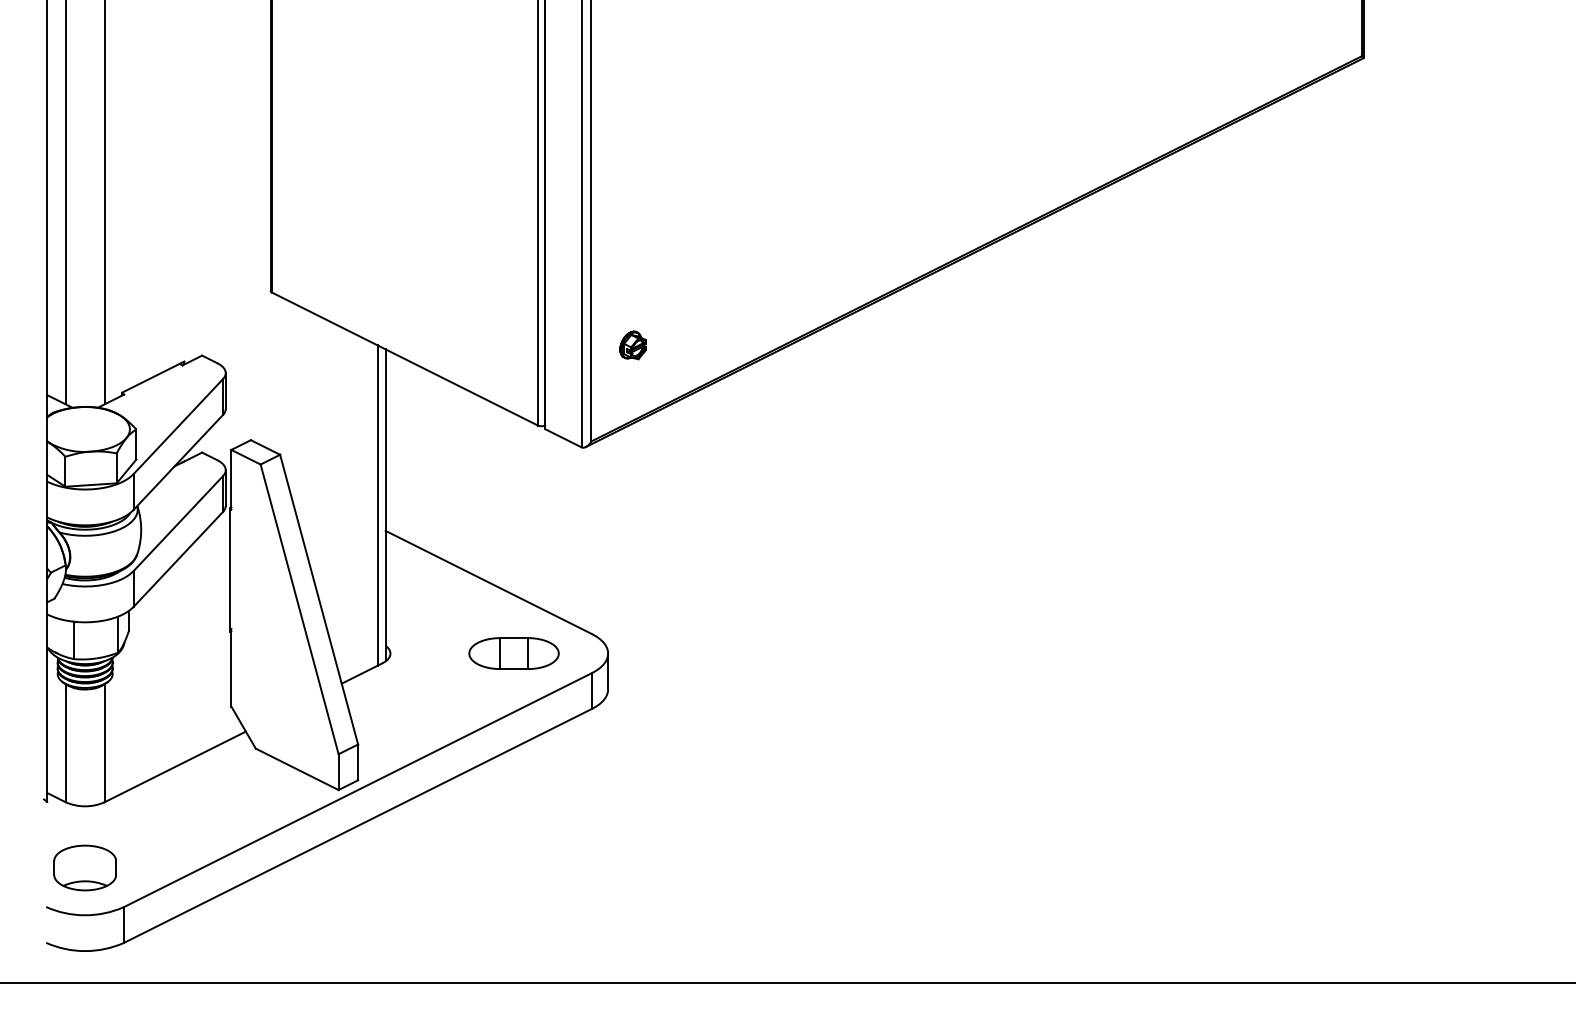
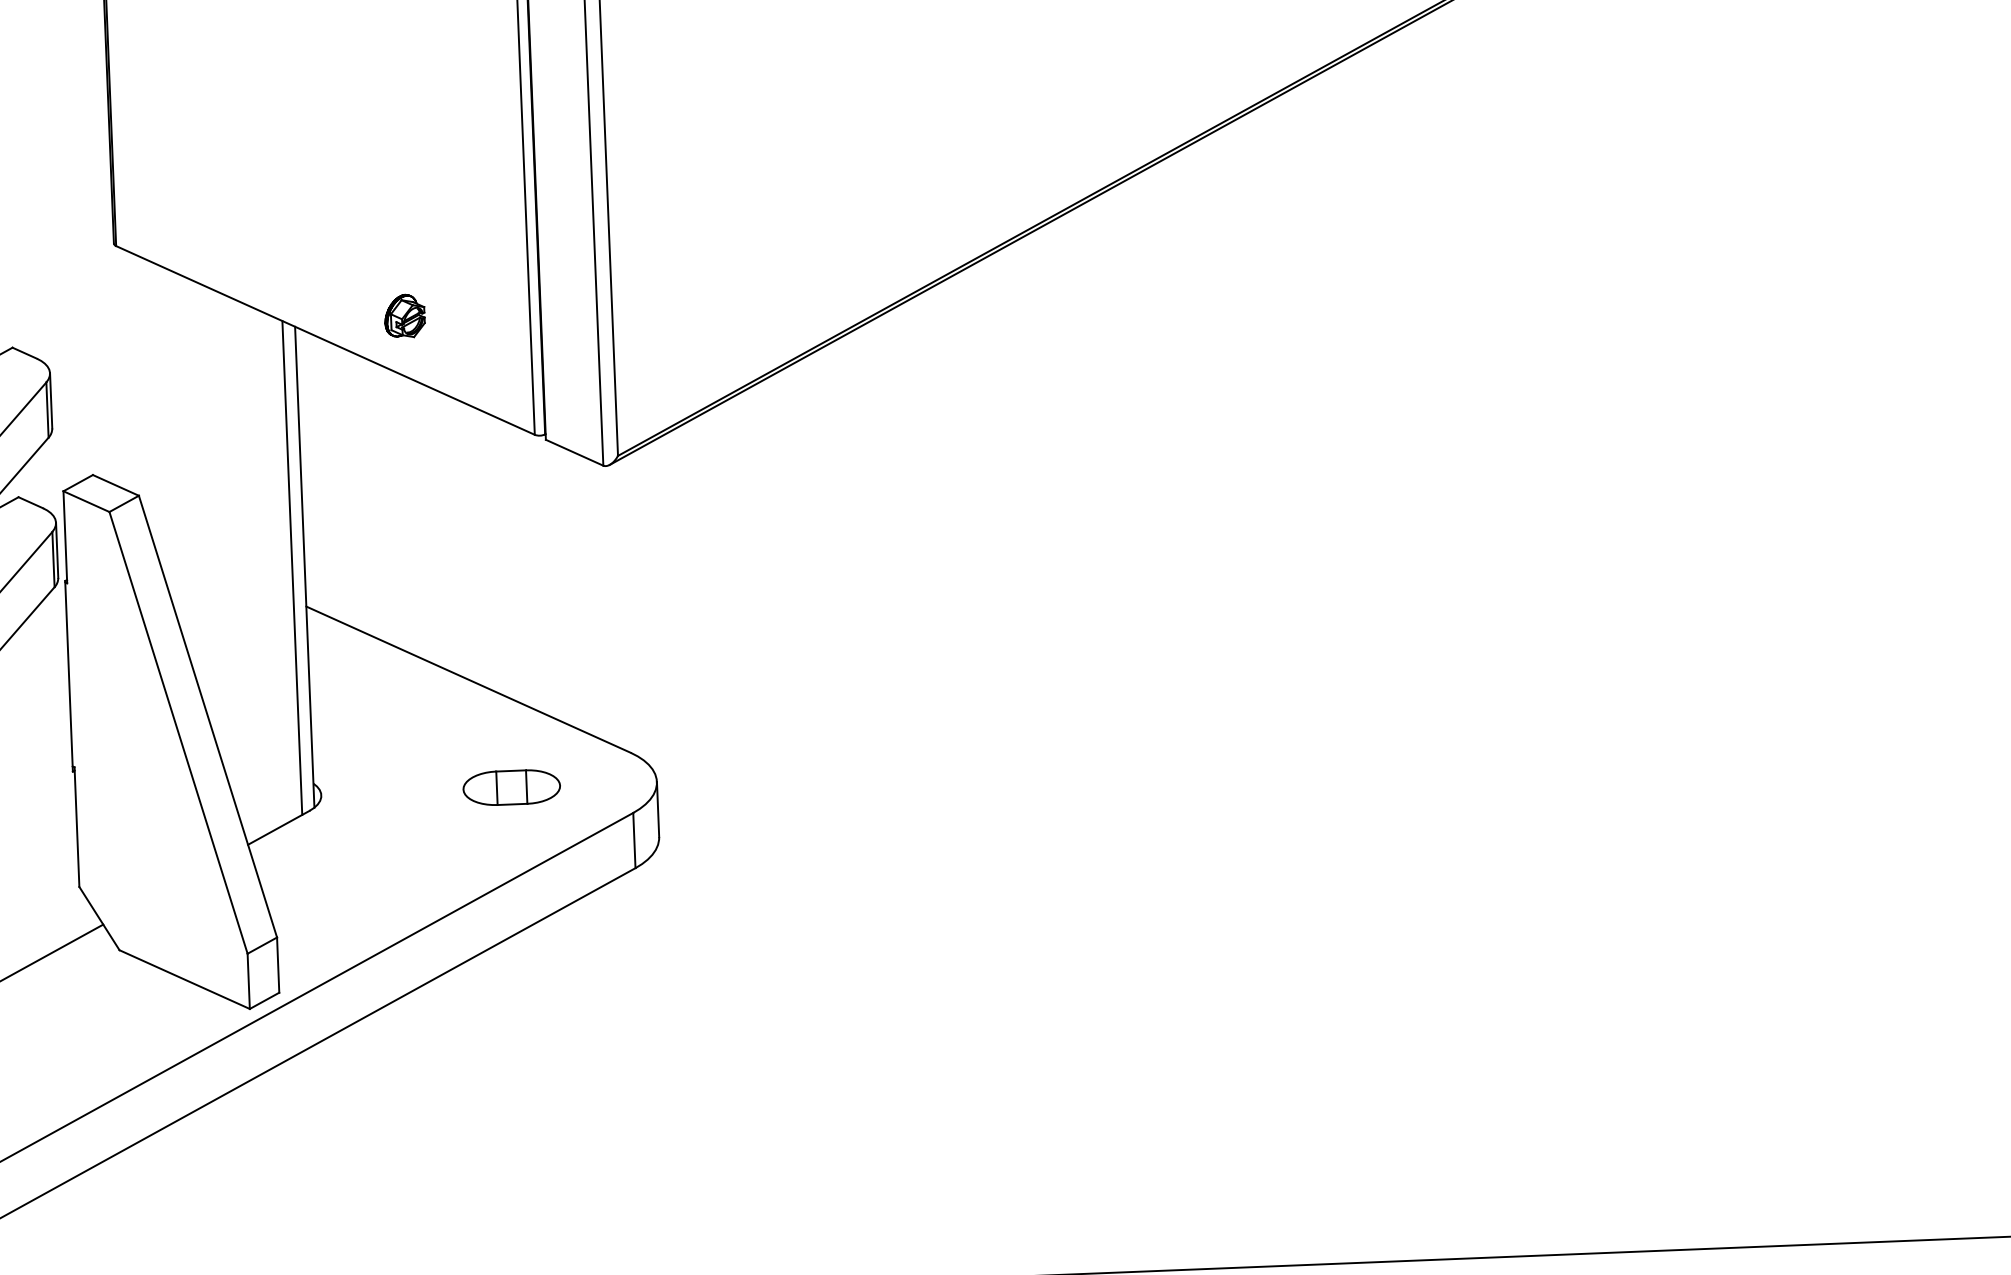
part: (632, 345) -> (404, 316), moved
part: (513, 653) -> (510, 787), size x0.7

